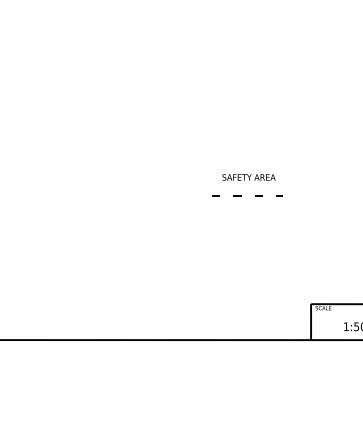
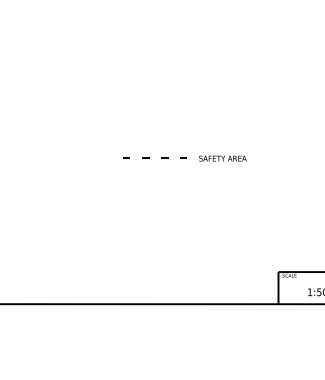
line: (241, 195) -> (149, 157), moved

